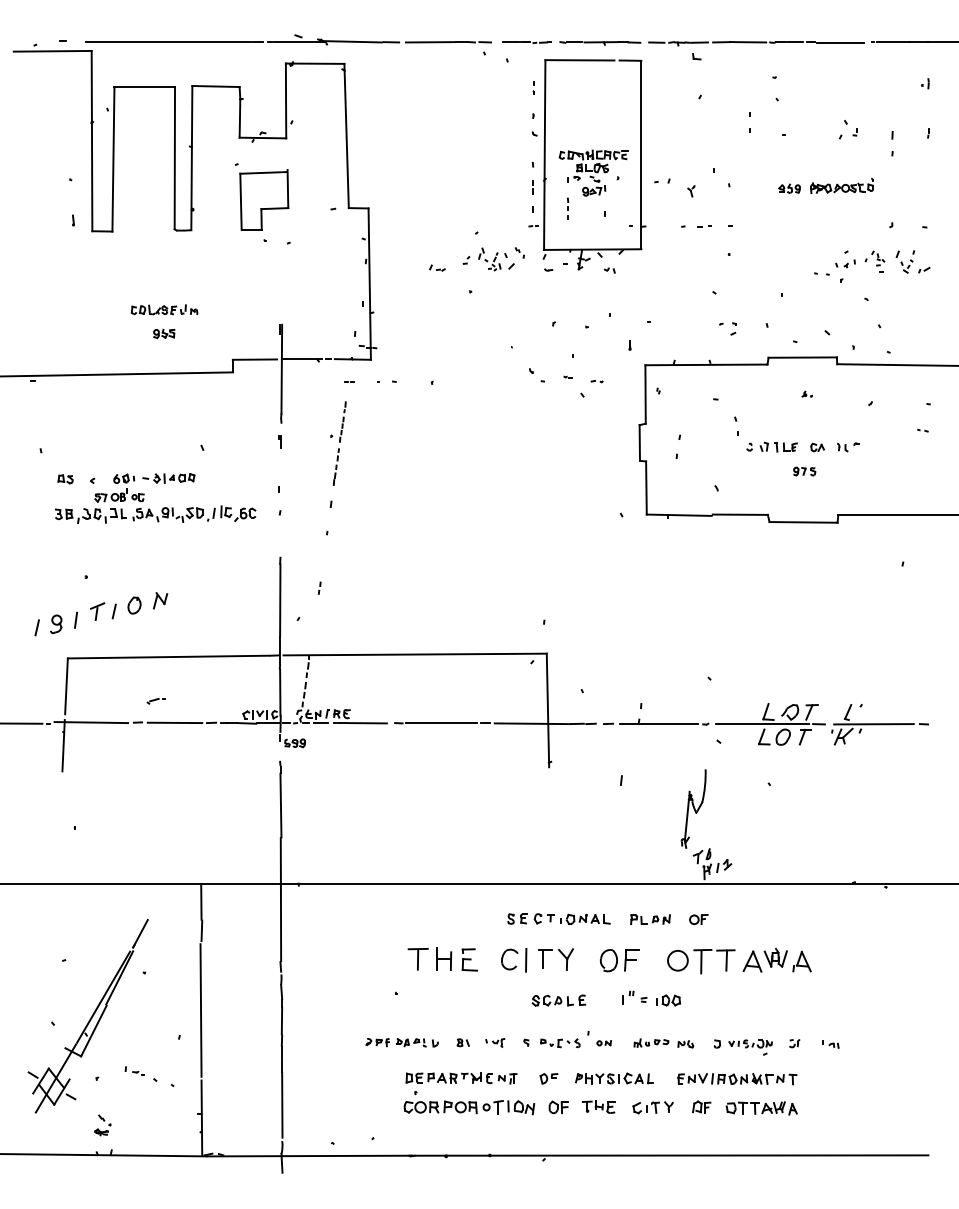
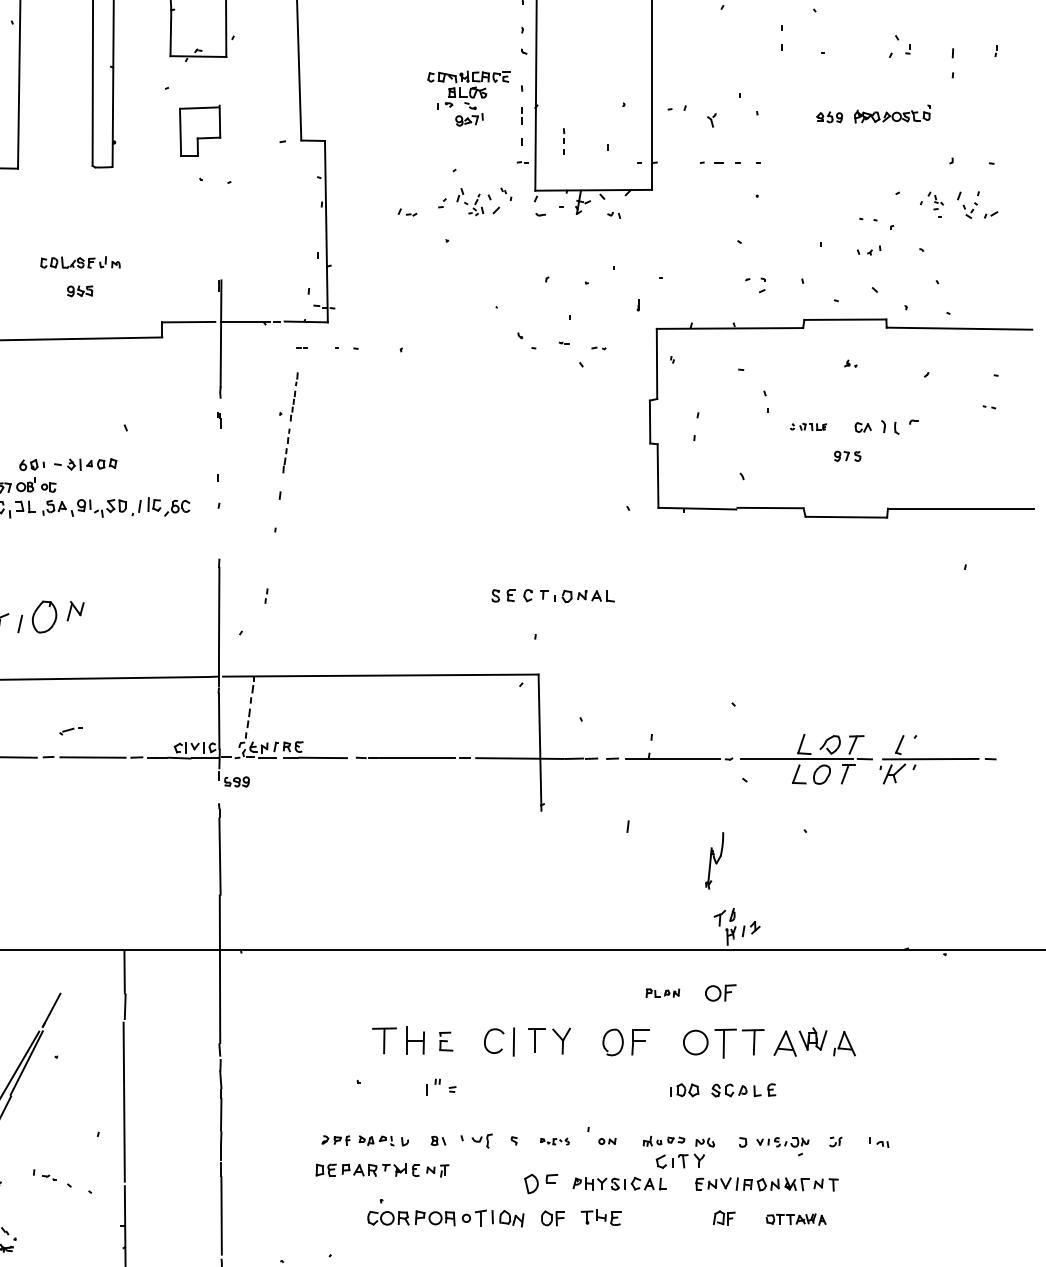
part: (593, 172) -> (468, 97), moved
part: (264, 199) -> (200, 130), size x0.7
part: (704, 226) -> (727, 162), size x1.6
part: (845, 263) -> (869, 250), moved
part: (771, 446) -> (807, 426), size x0.6
part: (848, 447) -> (900, 427), size x1.4
part: (134, 605) -> (44, 616), size x1.6
part: (693, 808) -> (714, 860), size x0.6
part: (558, 918) -> (552, 595), moved
part: (650, 919) -> (662, 993), size x0.7
part: (698, 919) -> (720, 993), size x1.4
part: (469, 959) -> (445, 1041), size x0.7
part: (634, 997) -> (441, 1086), moved
part: (558, 1000) -> (743, 1090), moved
part: (495, 1042) -> (477, 1140), size x1.4
part: (560, 1043) -> (555, 1141), size x0.6
part: (461, 1078) -> (382, 1170), moved
part: (548, 1078) -> (540, 1183), size x1.6
part: (652, 1107) -> (679, 1160), moved
part: (761, 1108) -> (795, 1219), size x0.7

